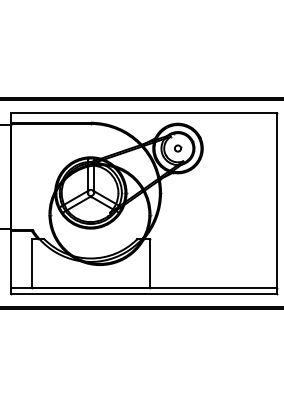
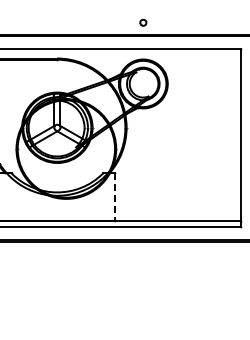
part: (178, 148) -> (143, 22), moved
line: (149, 264) -> (115, 198), solid -> dashed

